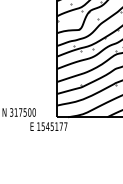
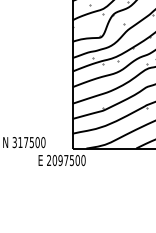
text: (52, 126) -> (66, 160), 1545177 -> 2097500

